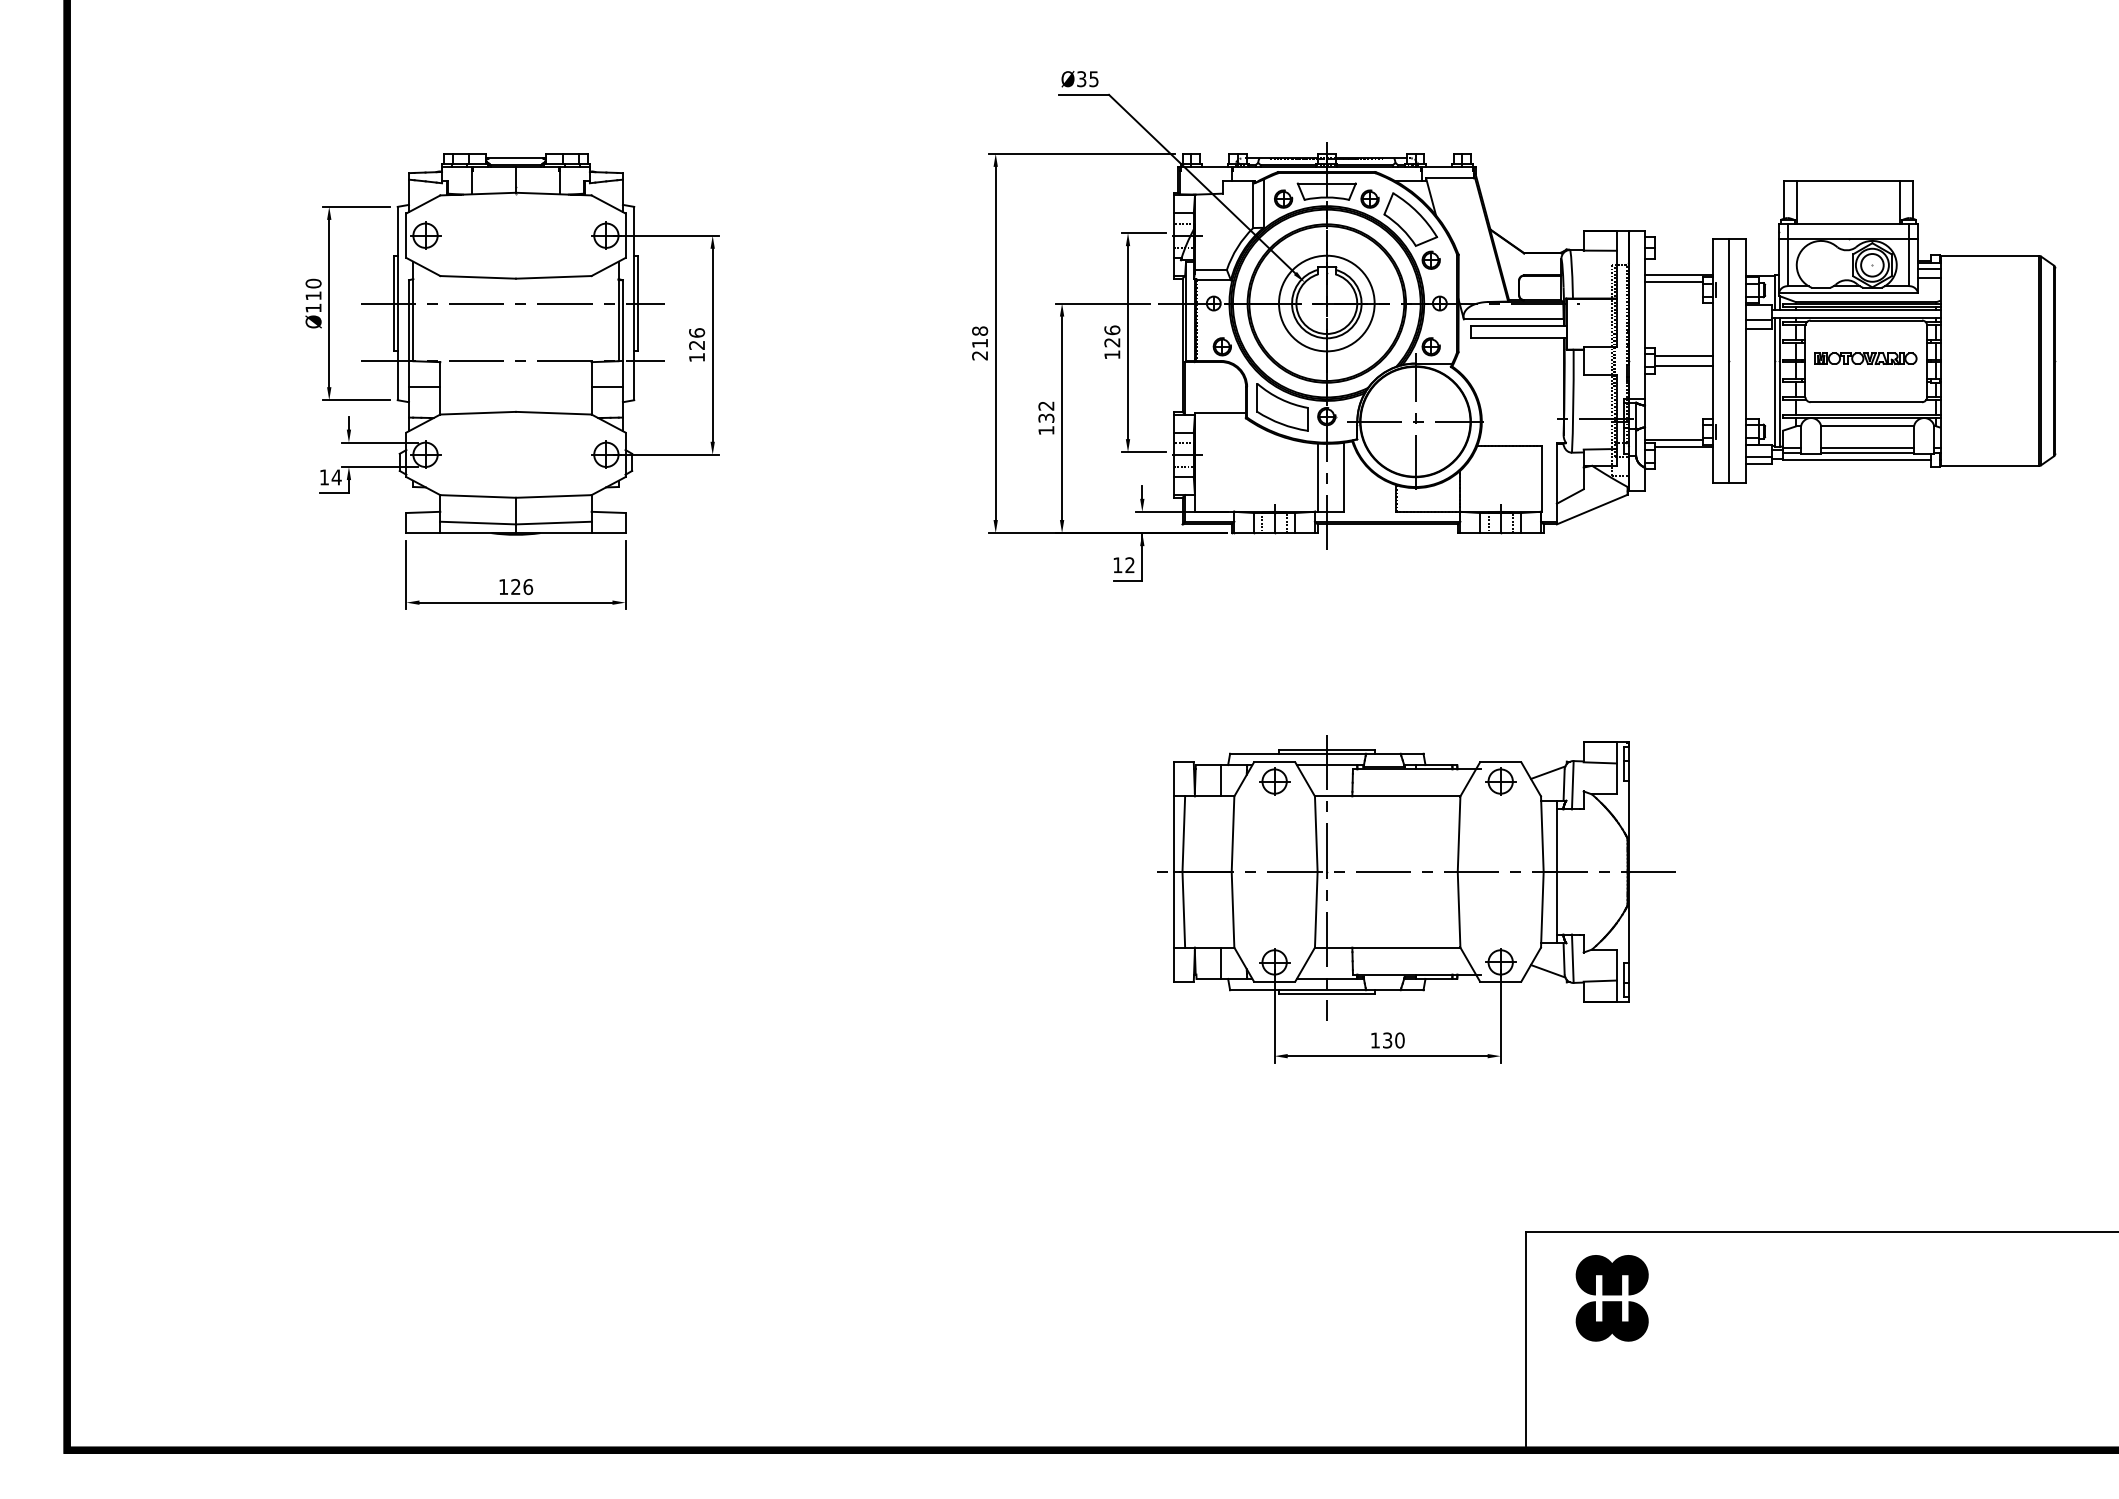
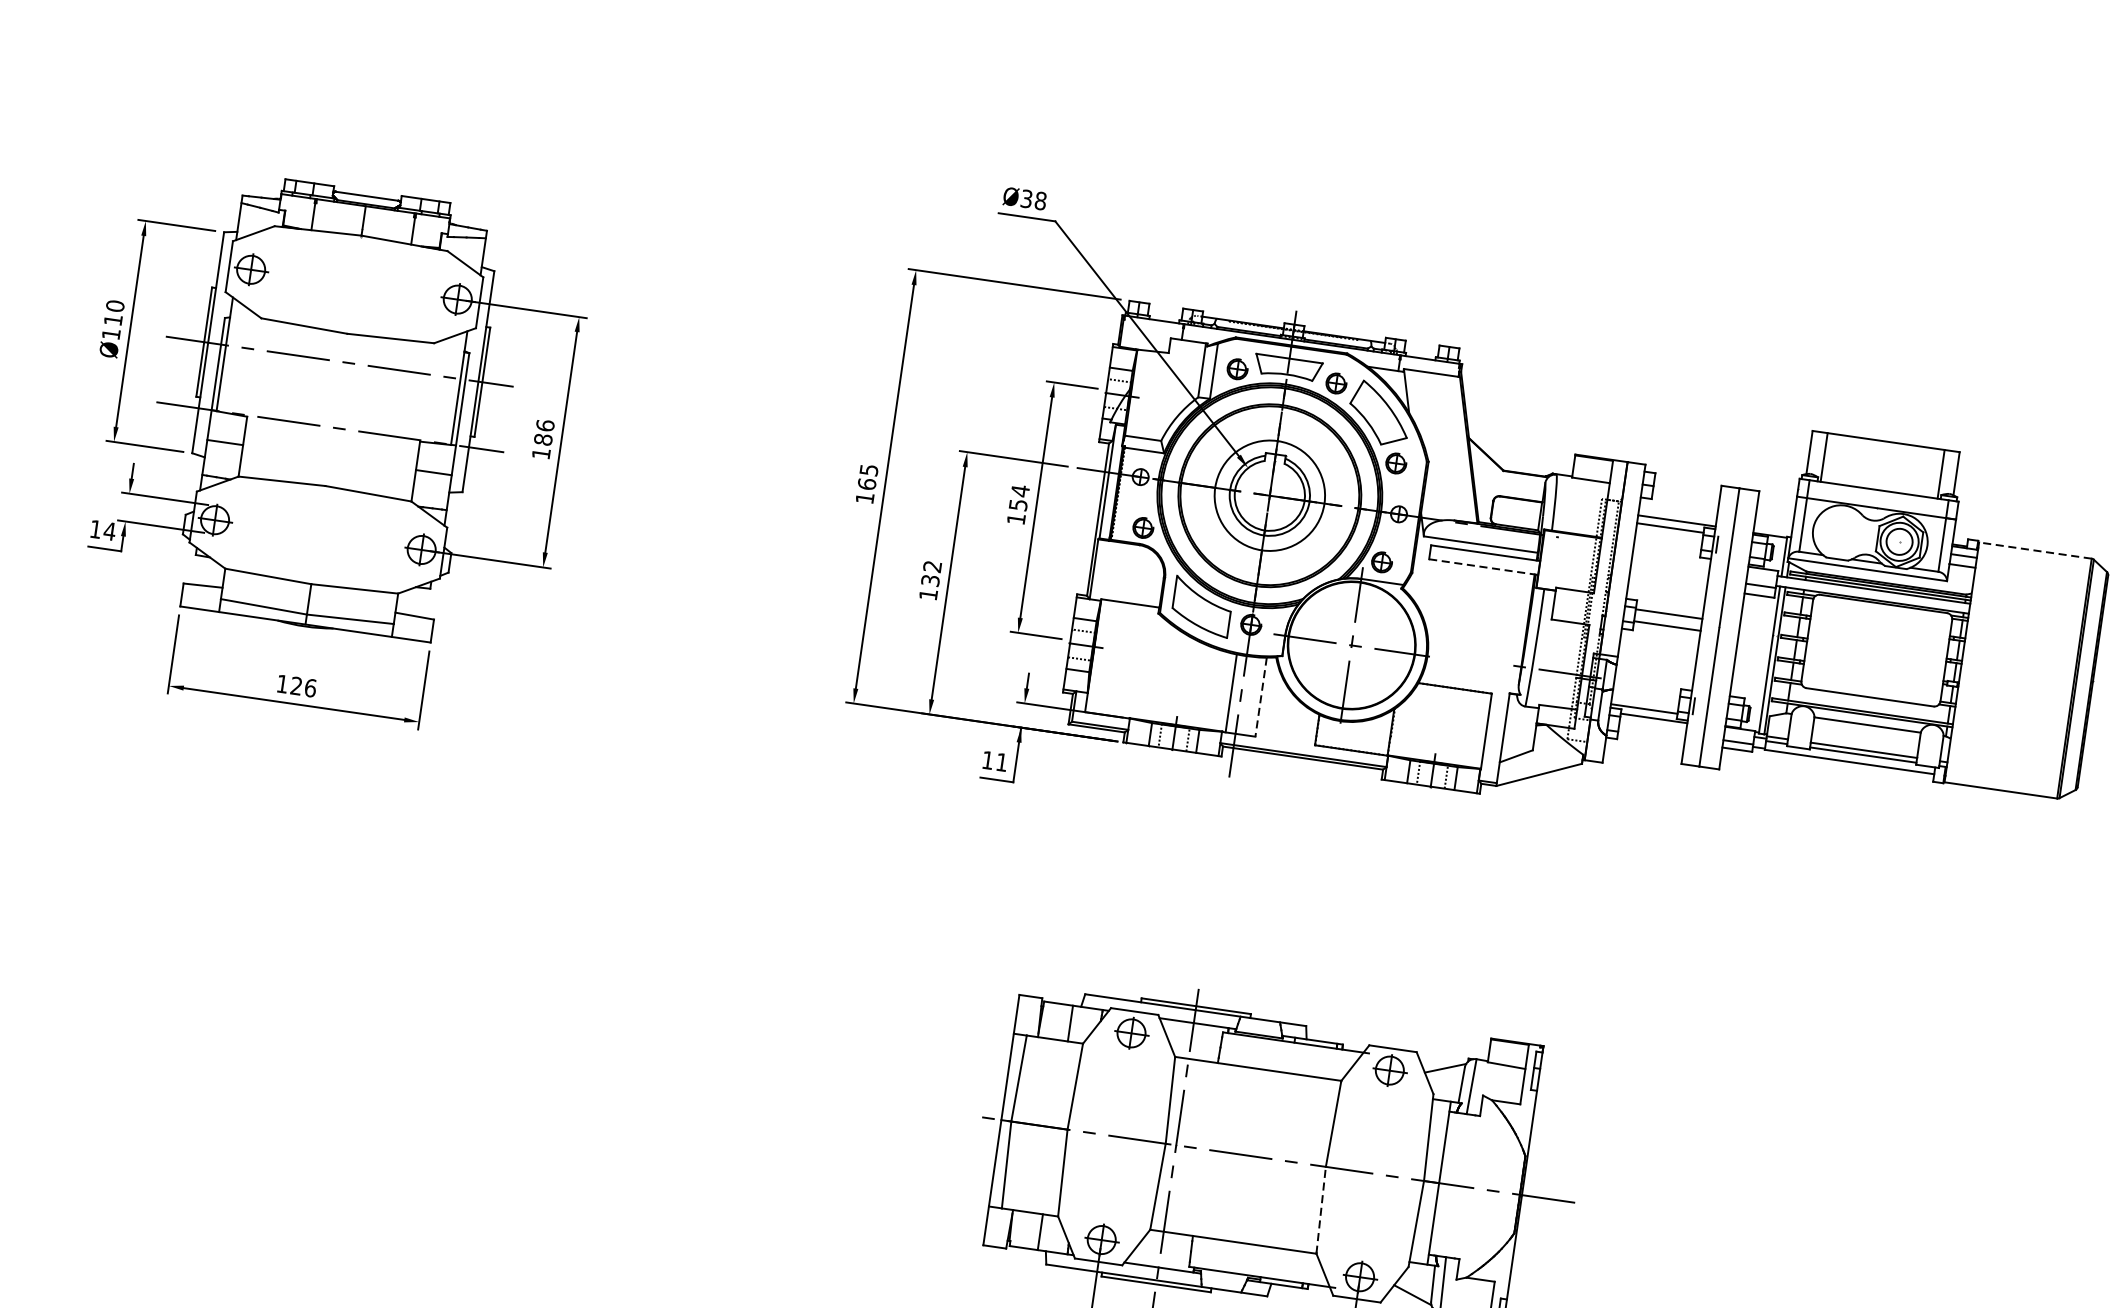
text: (1093, 79) -> (1040, 201), Ø35 -> Ø38
line: (1989, 256) -> (2034, 551), solid -> dashed
text: (1112, 336) -> (1019, 498), 126 -> 154
line: (1518, 338) -> (1483, 567), solid -> dashed
text: (980, 343) -> (867, 484), 218 -> 165
text: (697, 344) -> (543, 438), 126 -> 186
part: (1865, 358) -> (1876, 647), removed
line: (1344, 477) -> (1261, 697), solid -> dashed
text: (1129, 564) -> (1001, 761), 12 -> 11
line: (1459, 909) -> (1321, 1210), solid -> dashed

